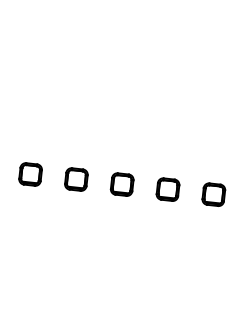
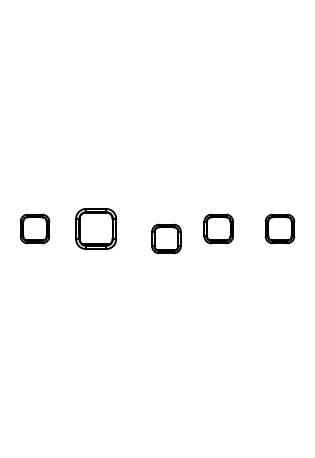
part: (76, 179) -> (96, 228), size x1.4
part: (122, 184) -> (166, 238), moved

